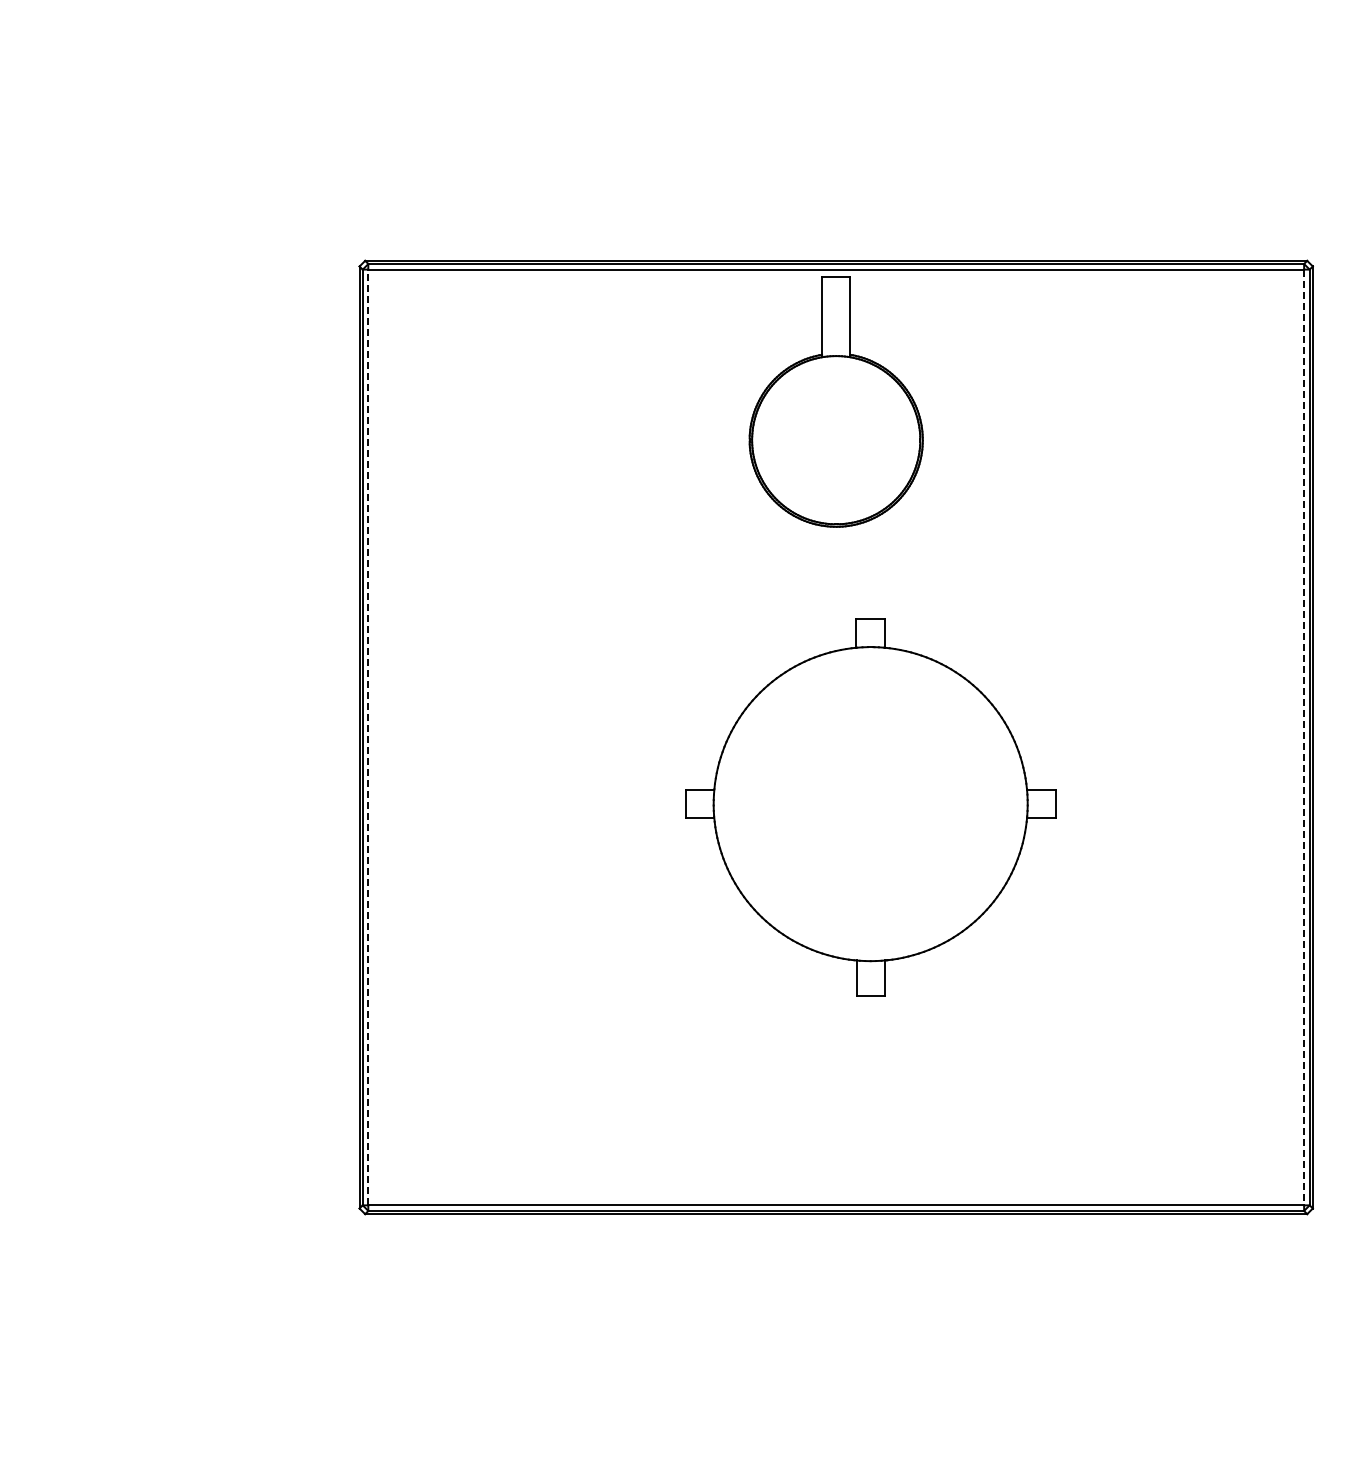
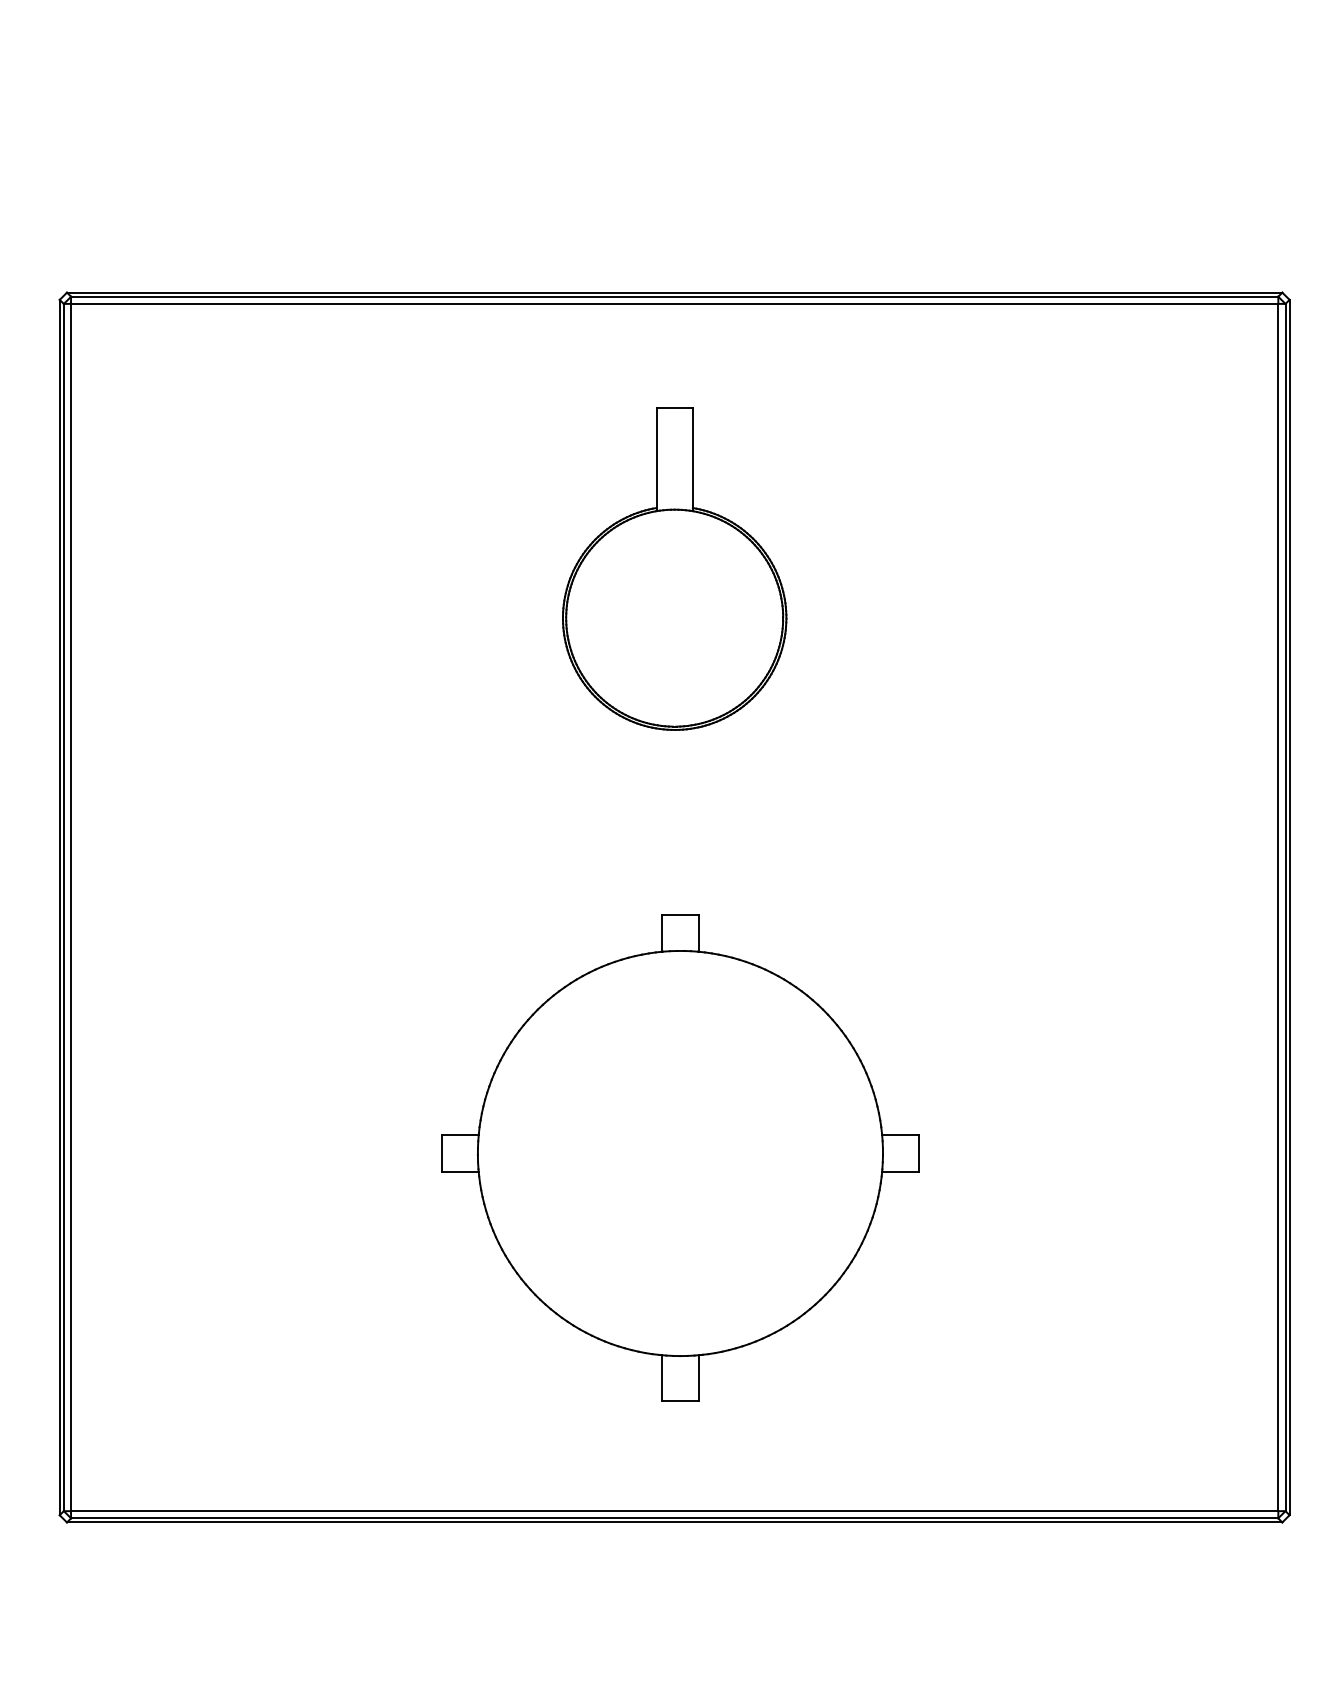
part: (835, 401) -> (673, 568), moved
line: (368, 737) -> (71, 907), dashed -> solid
line: (1304, 737) -> (1278, 907), dashed -> solid
part: (870, 807) -> (680, 1157), moved

